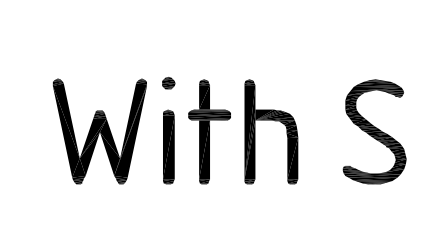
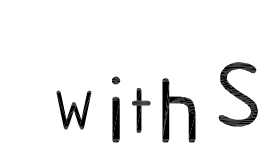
part: (99, 130) -> (73, 109), size x0.6
part: (210, 132) -> (141, 110), size x0.7
part: (373, 132) -> (237, 94), moved

